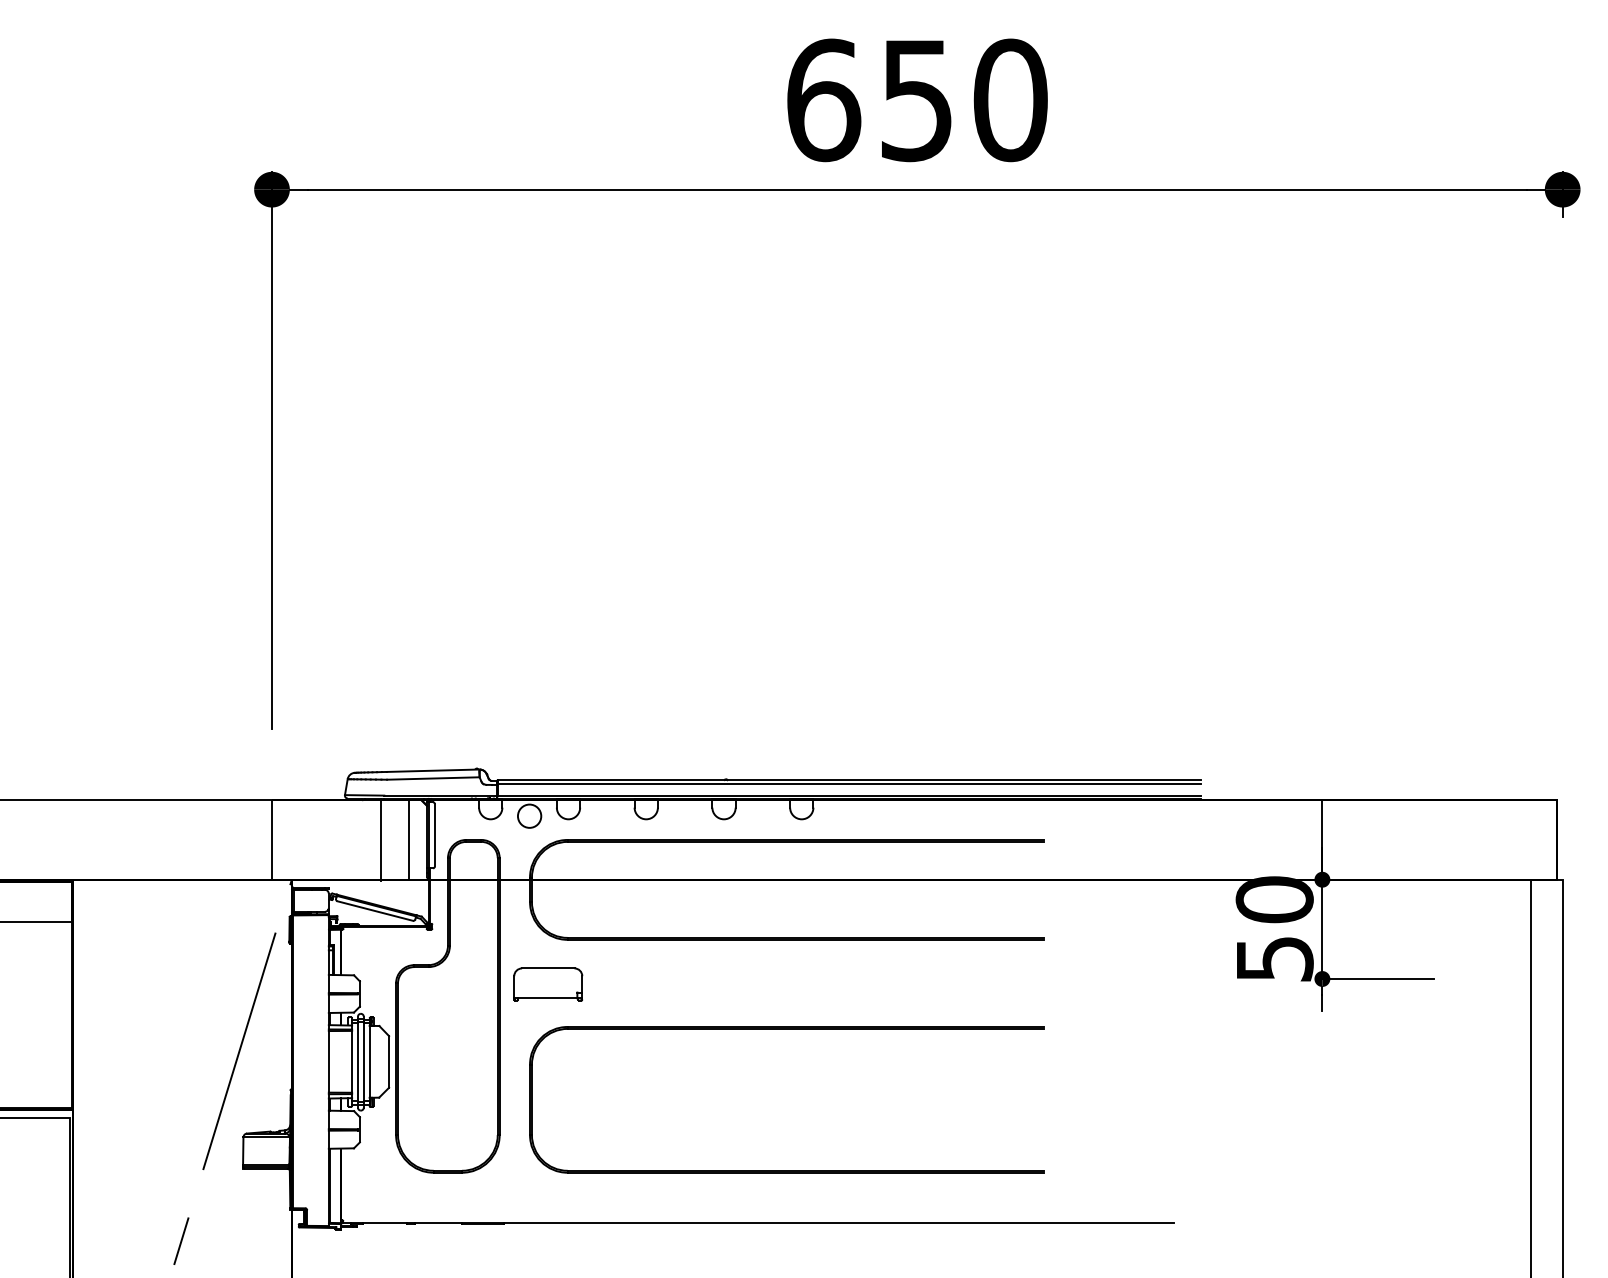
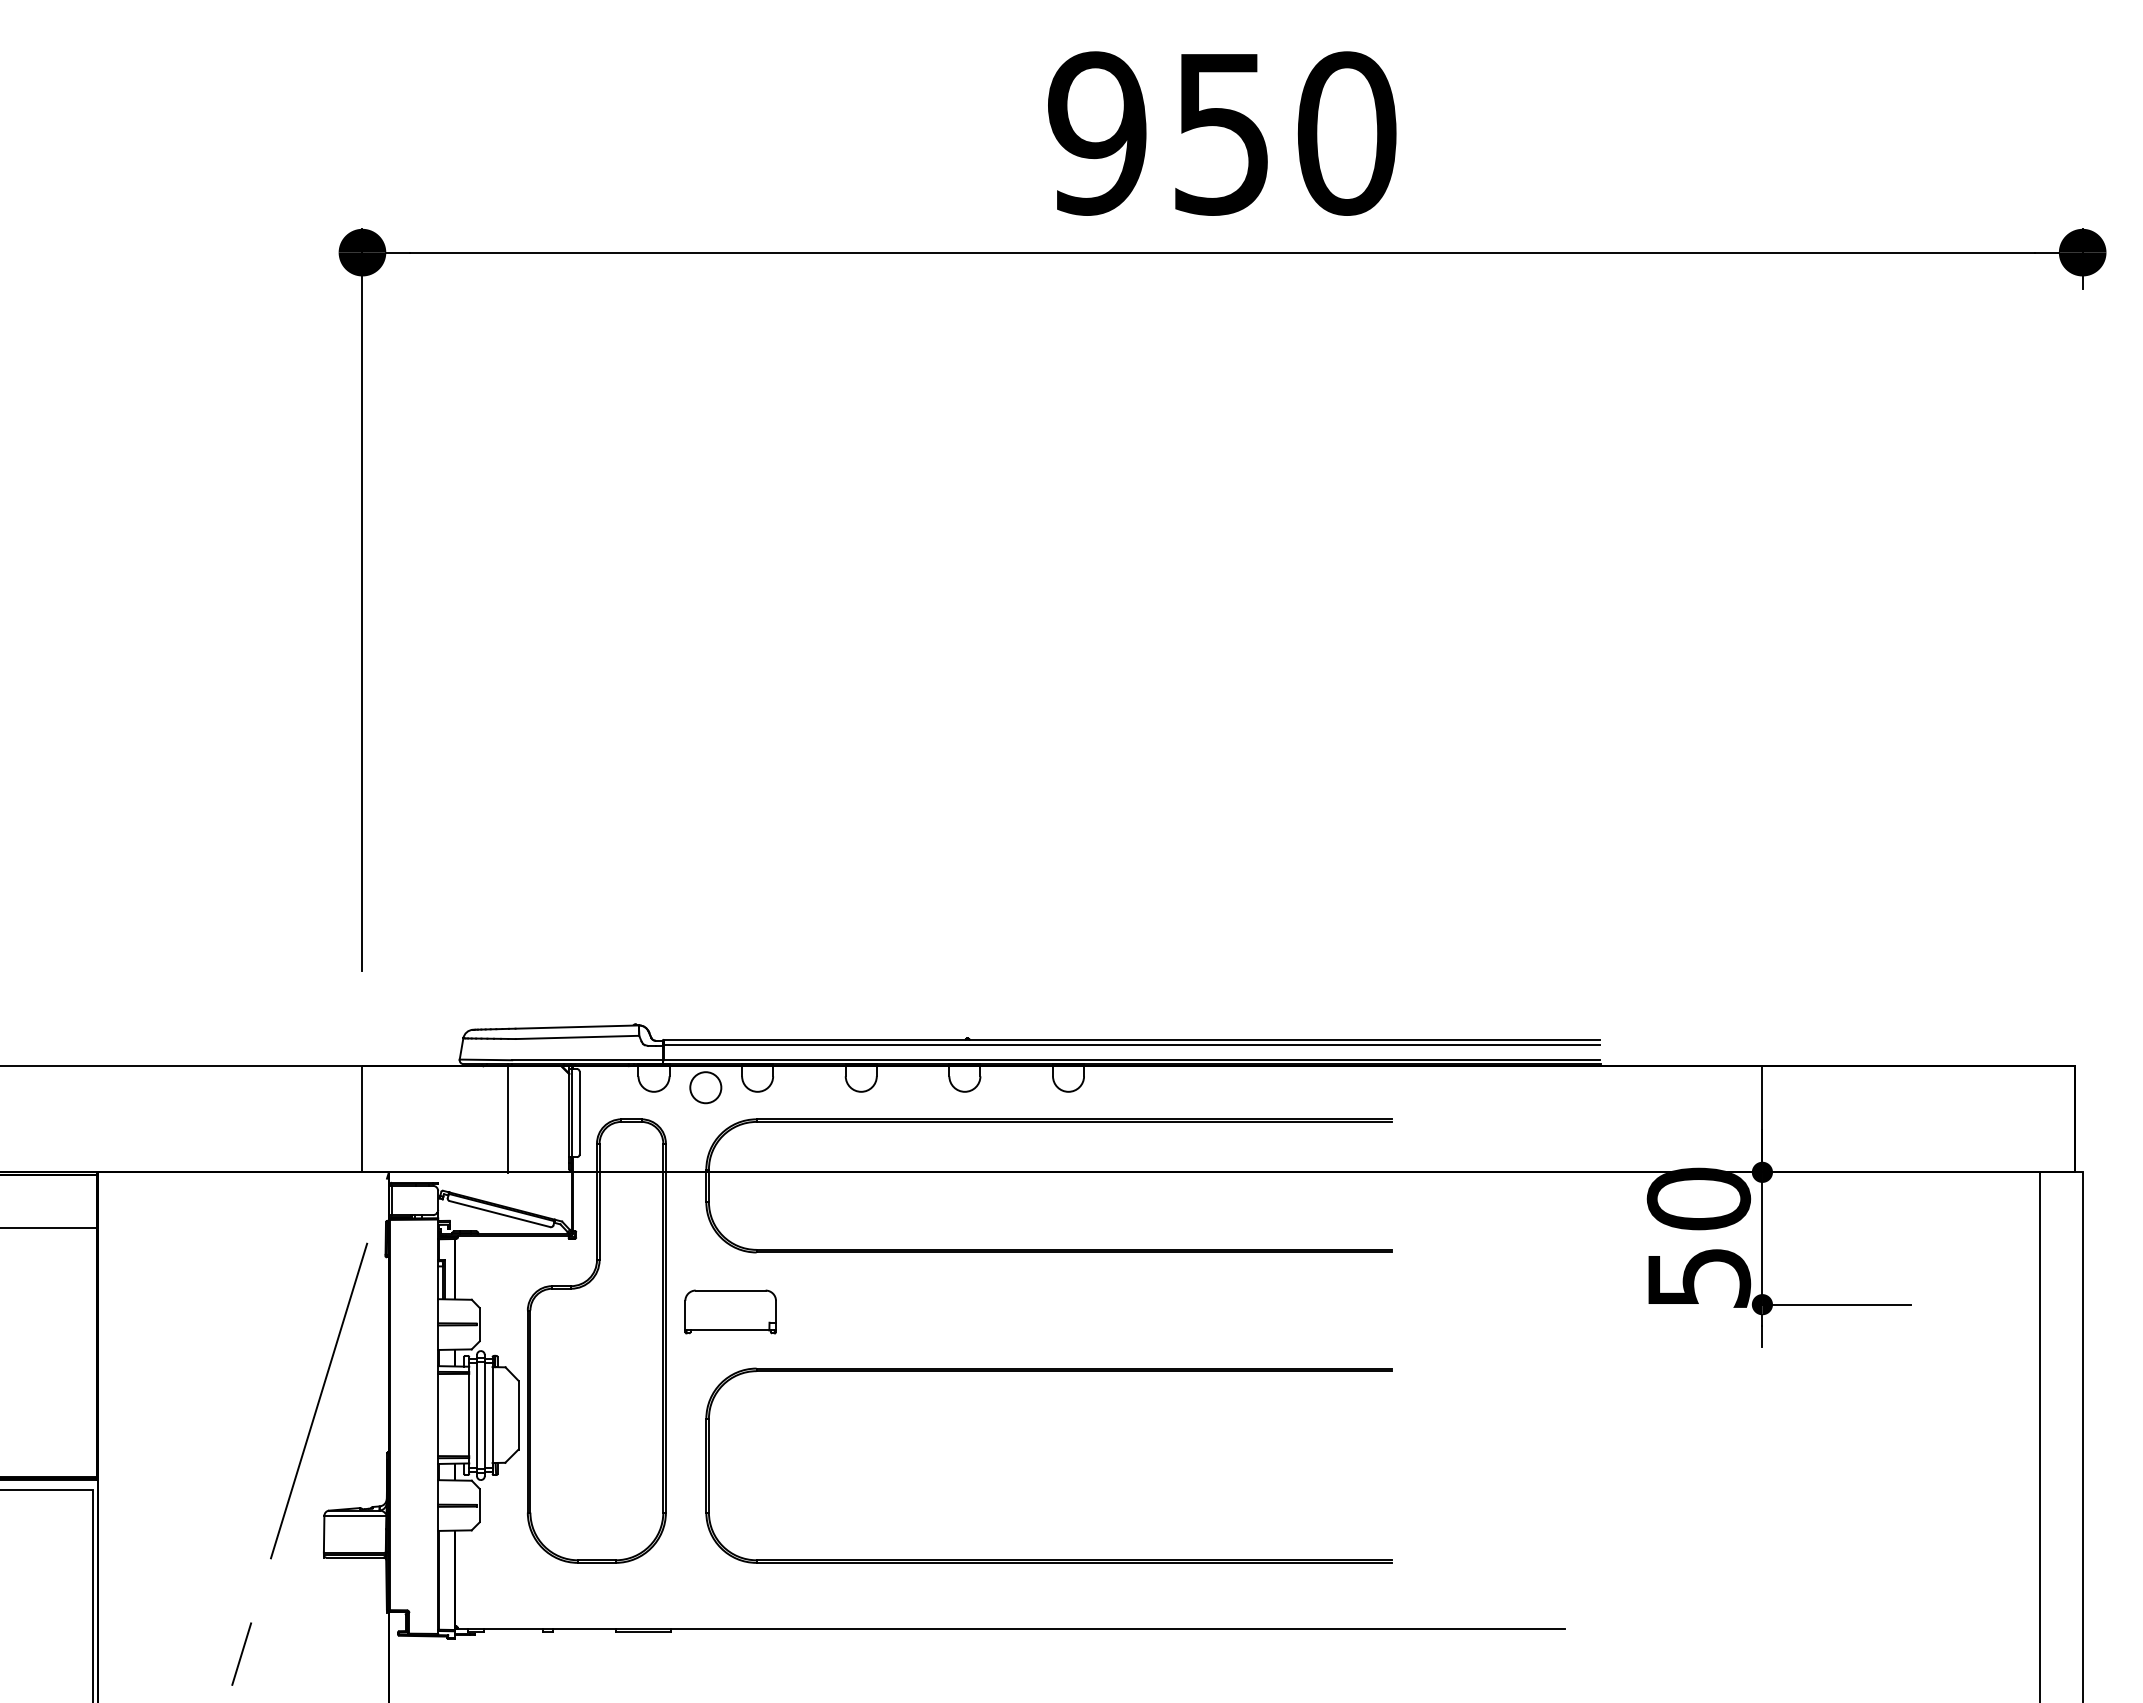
text: (823, 100) -> (1097, 133), 650 -> 950
line: (409, 840) -> (545, 1119), removed

